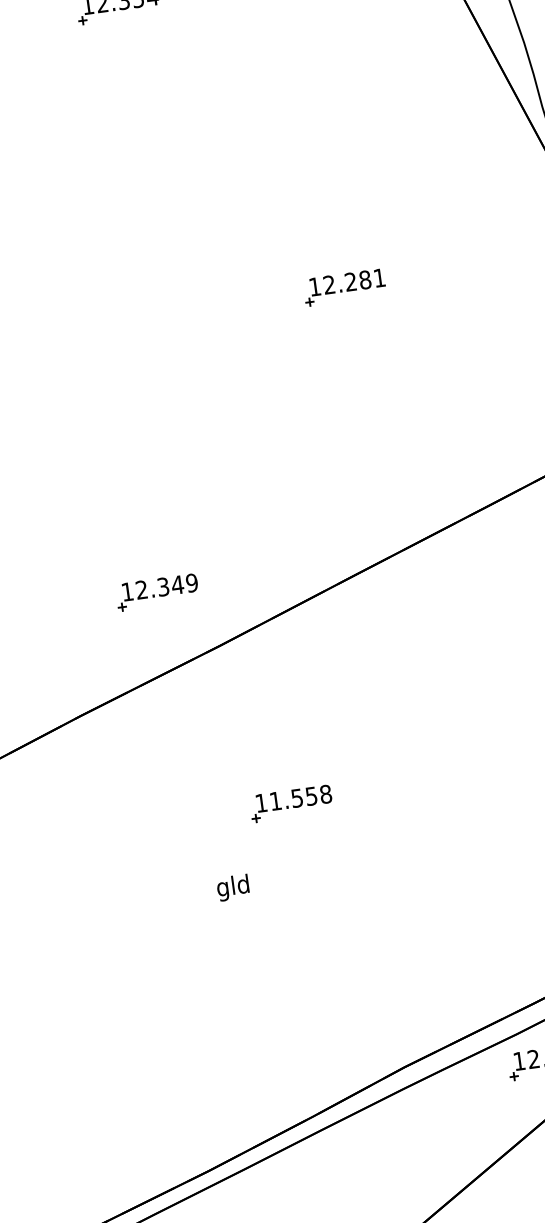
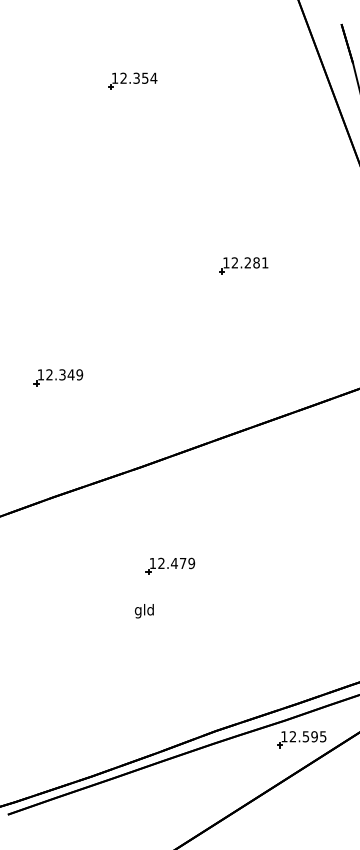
part: (157, 592) -> (58, 377), moved
text: (300, 797) -> (176, 563), 11.558 -> 12.479
text: (233, 888) -> (144, 611), moved

